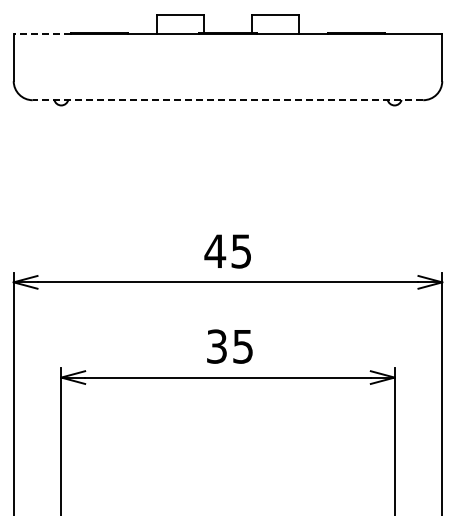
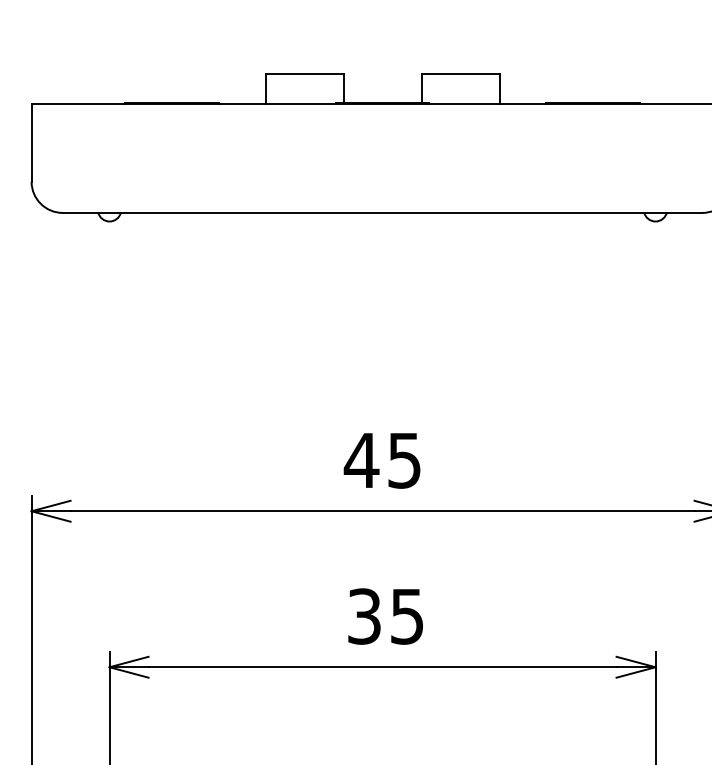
line: (42, 33) -> (78, 103), dashed -> solid
line: (227, 100) -> (381, 213), dashed -> solid

